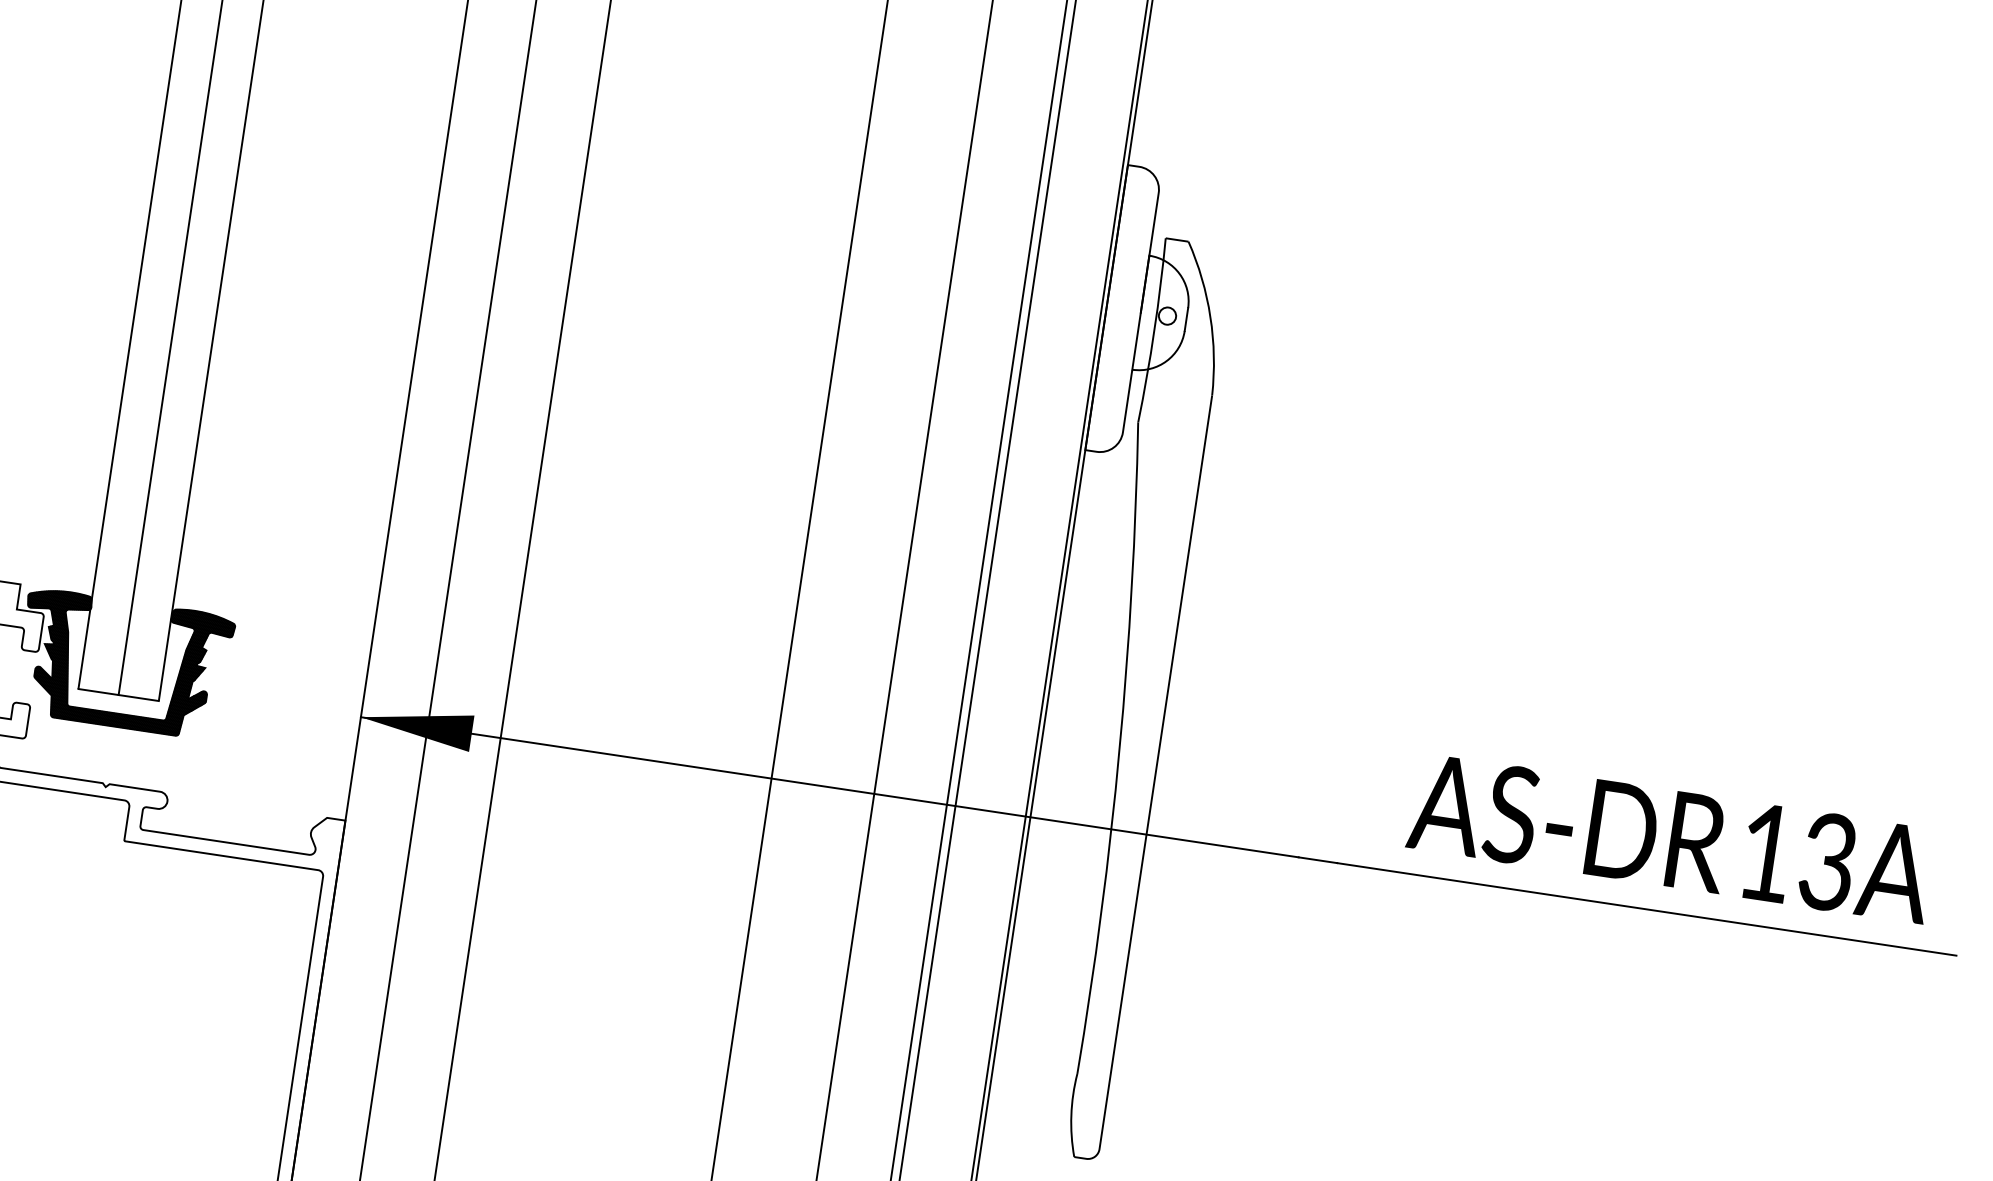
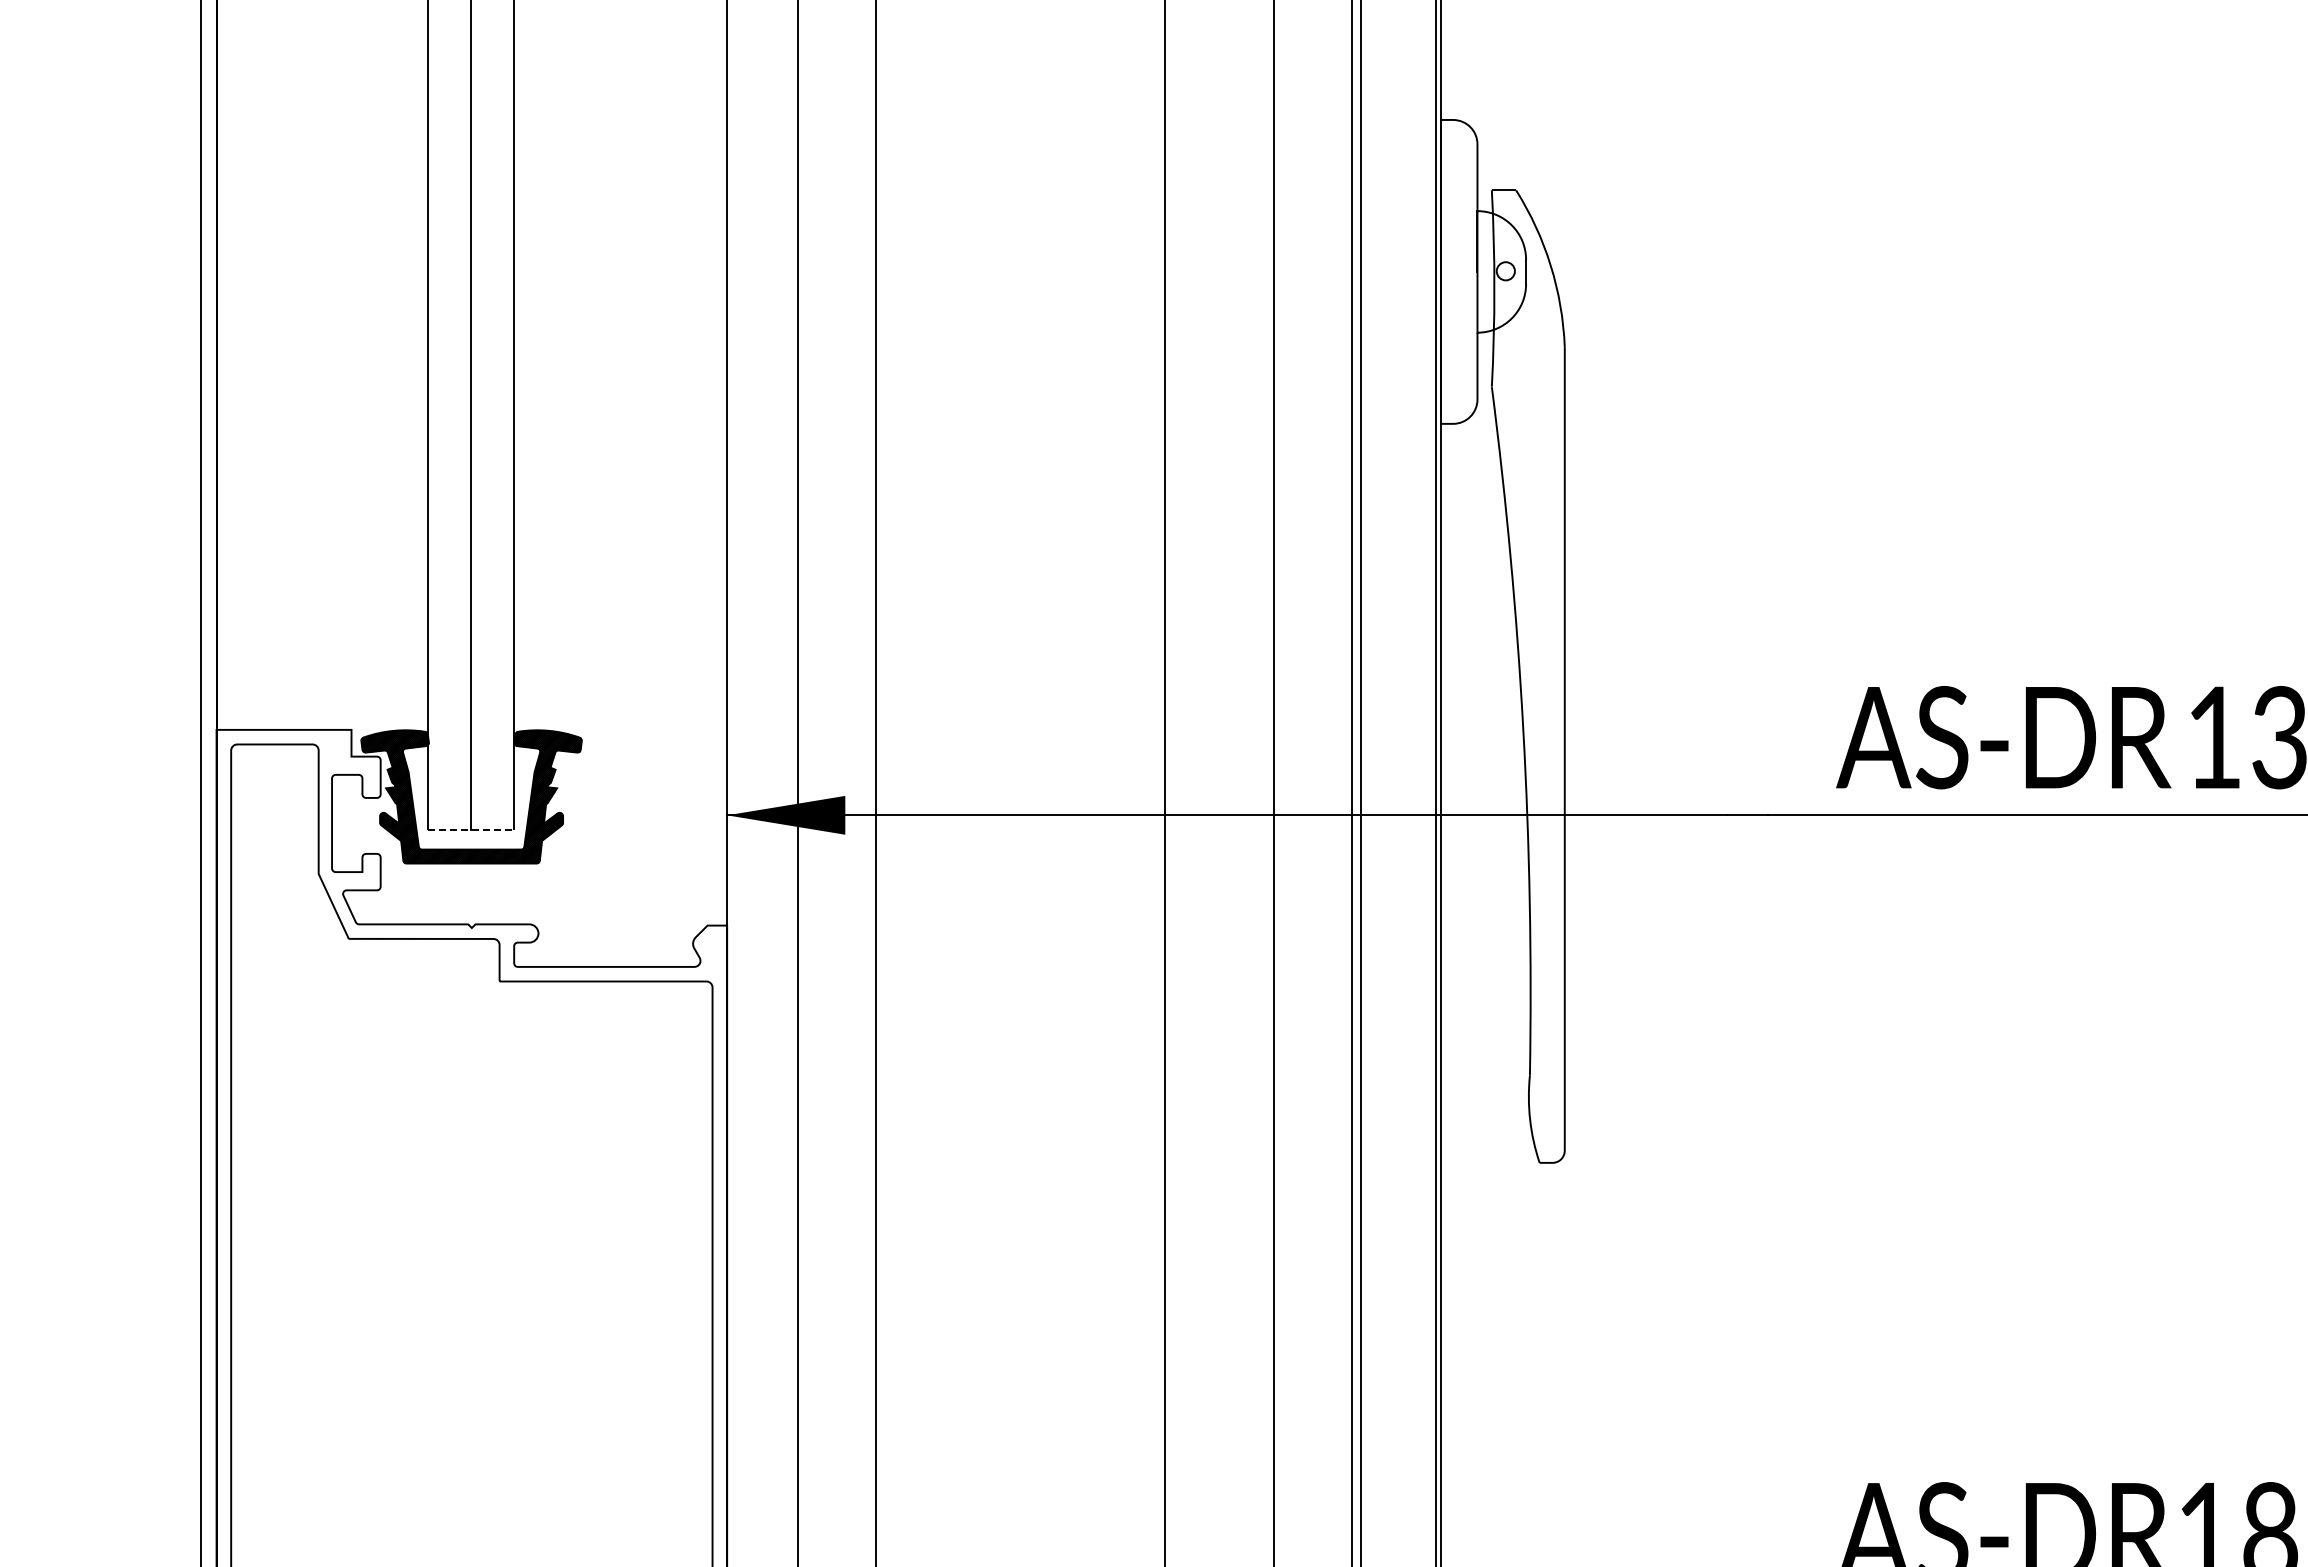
line: (118, 694) -> (470, 829), solid -> dashed

